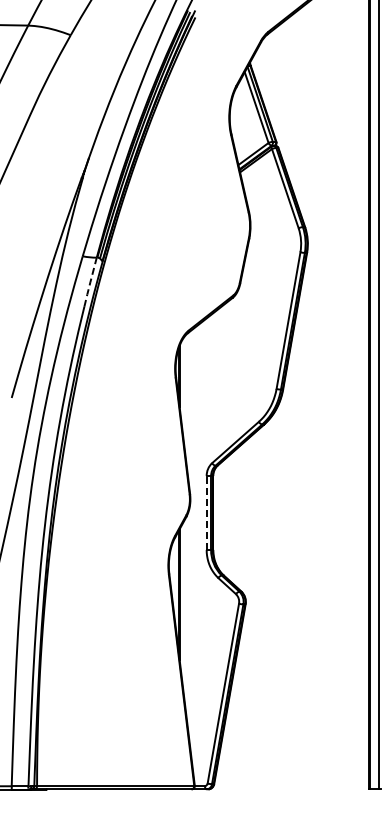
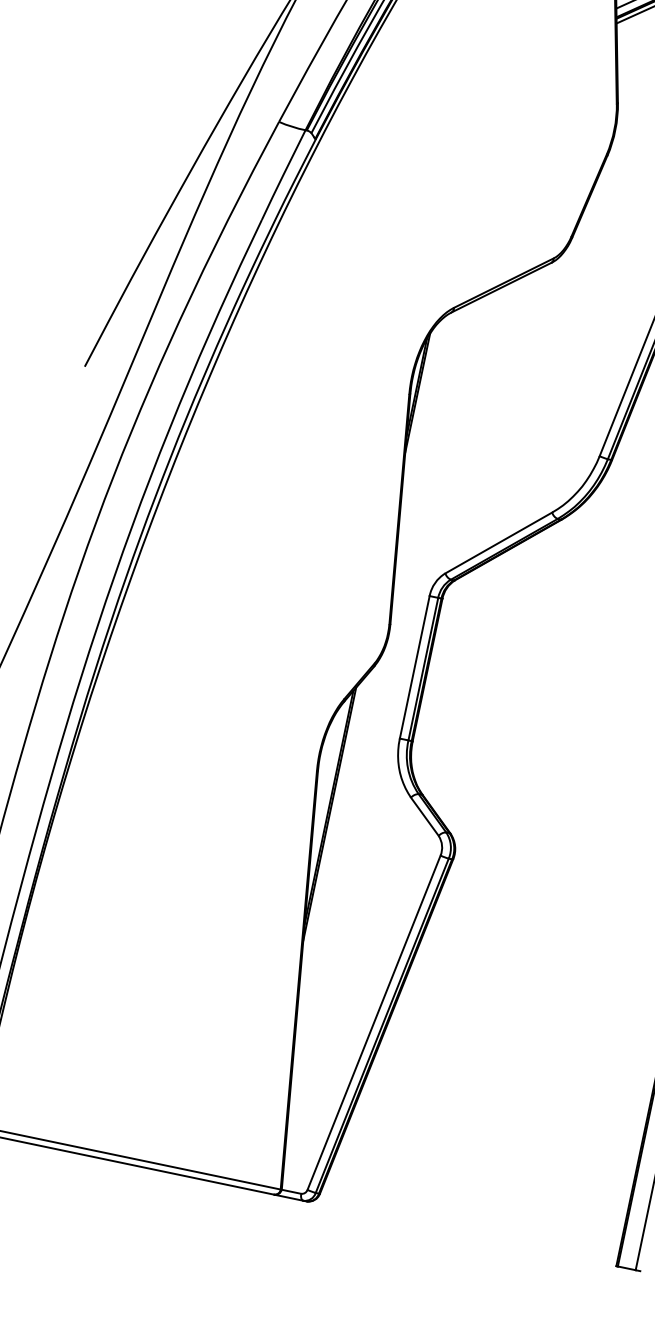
line: (90, 282) -> (283, 175), dashed -> solid
line: (206, 512) -> (414, 666), dashed -> solid

